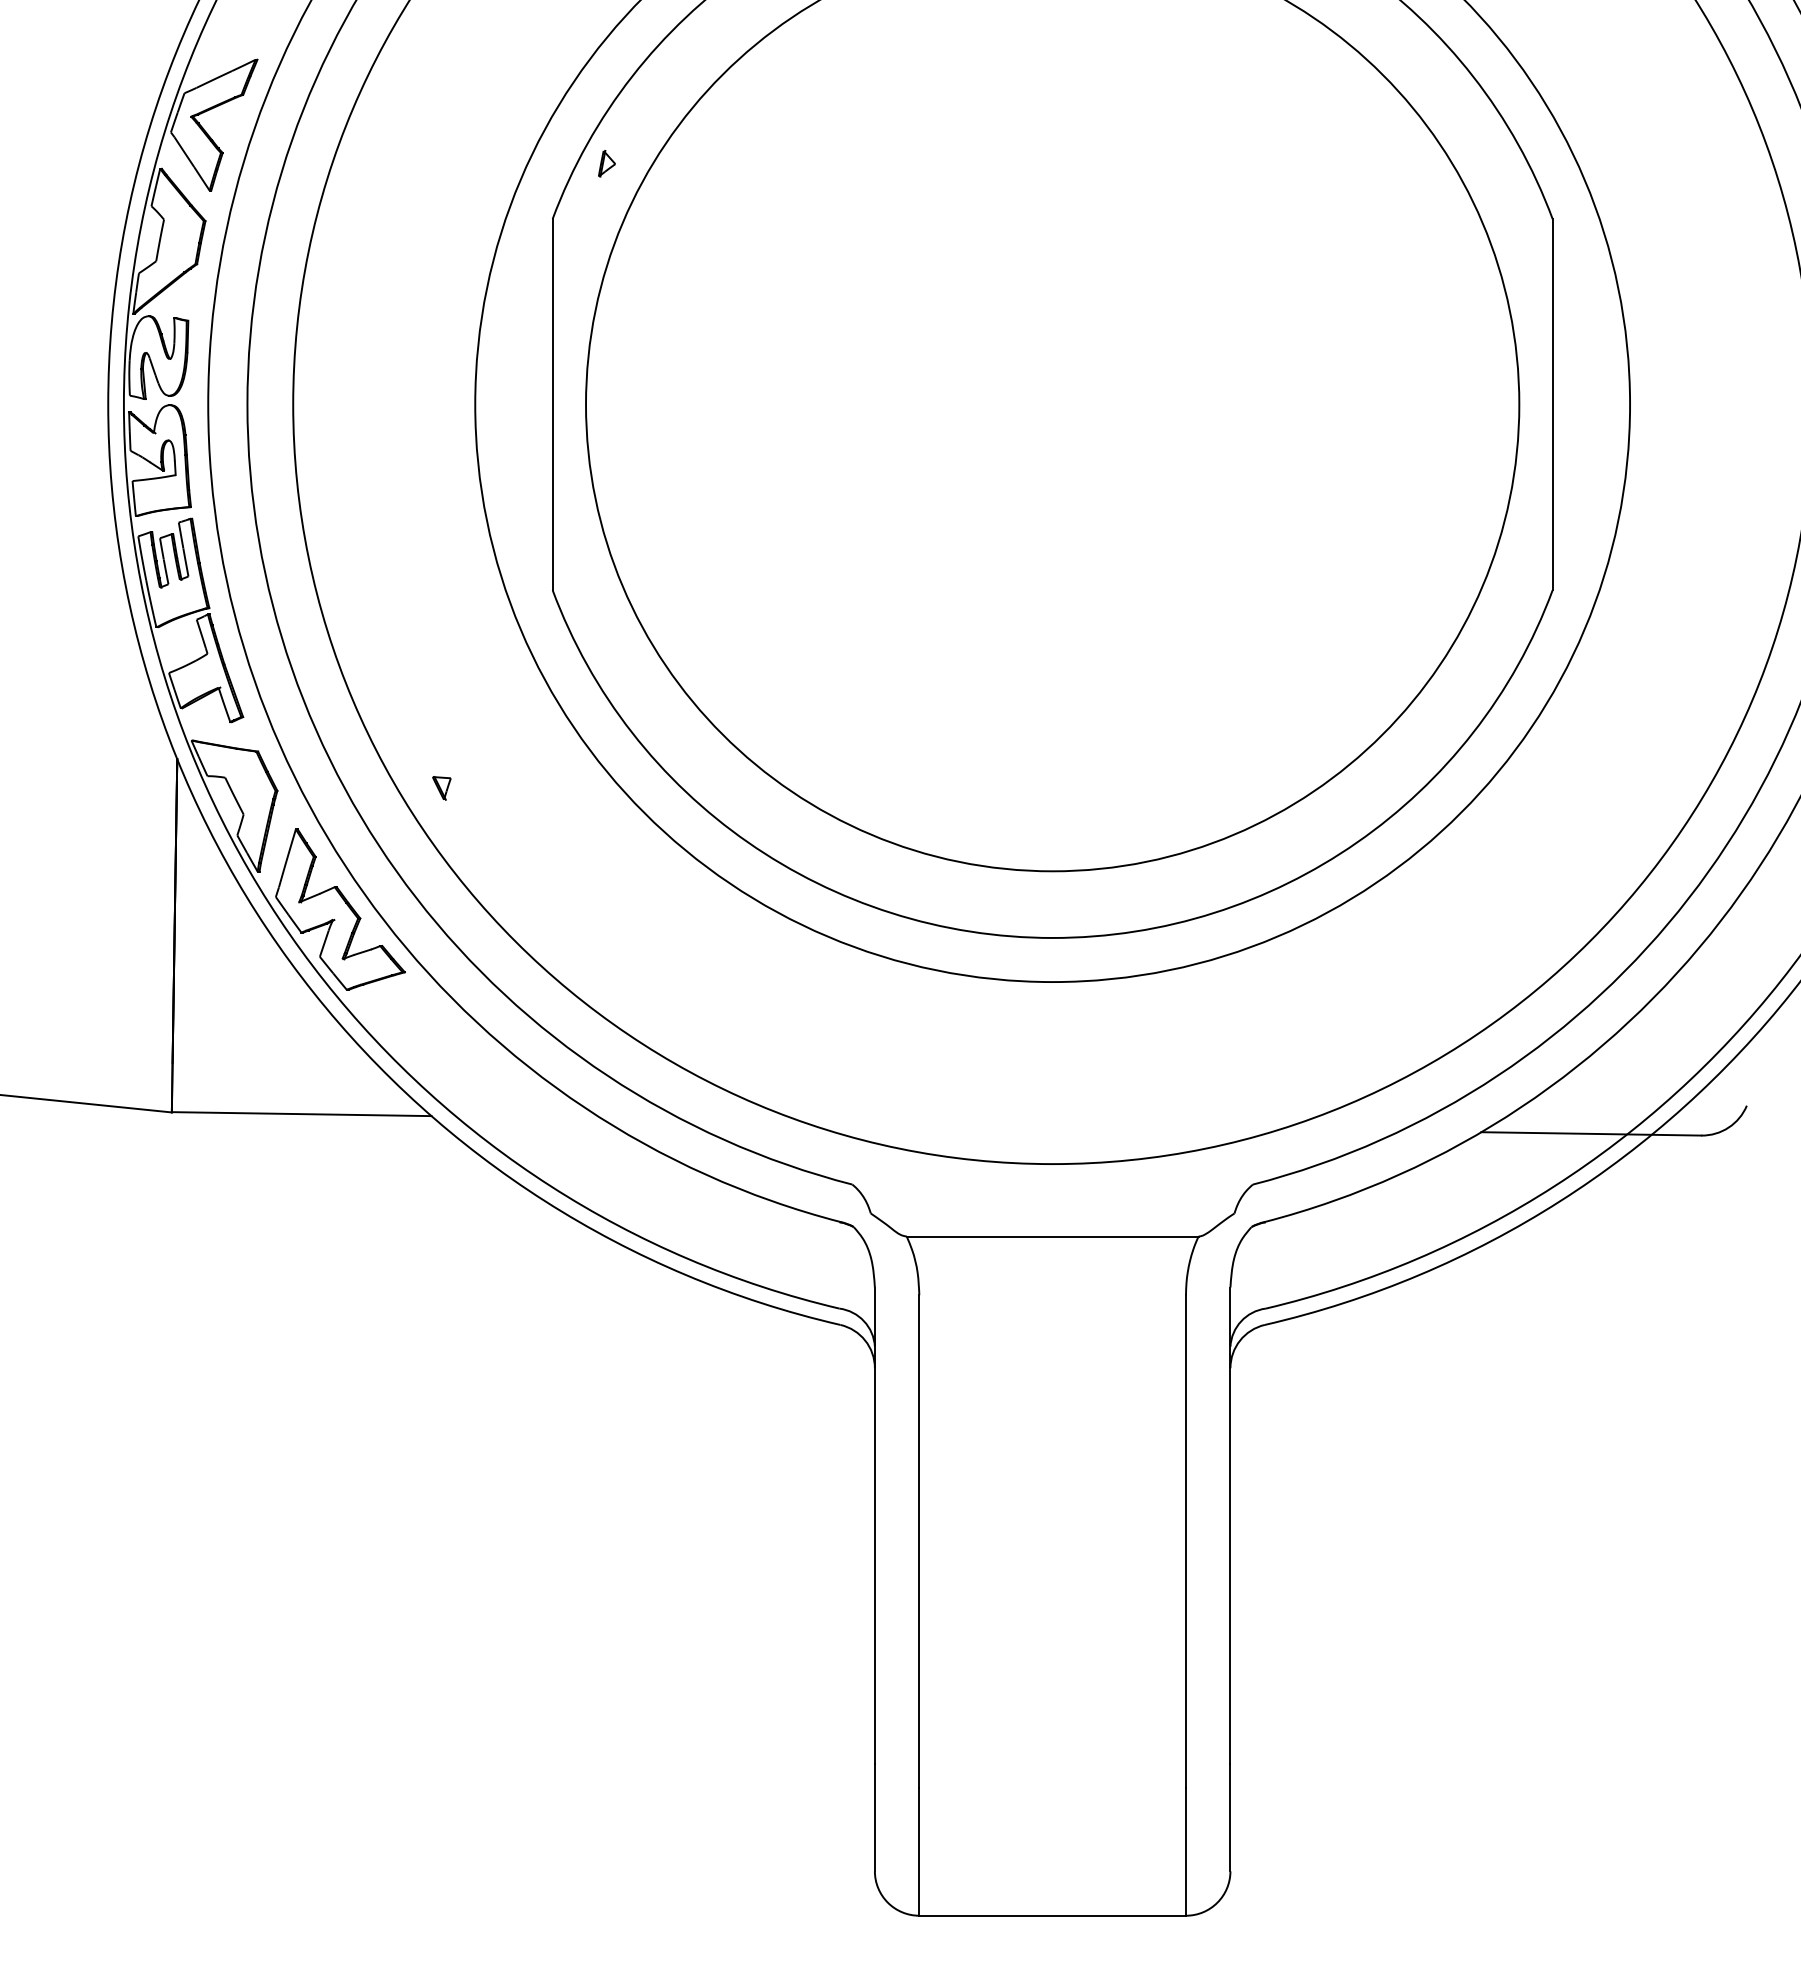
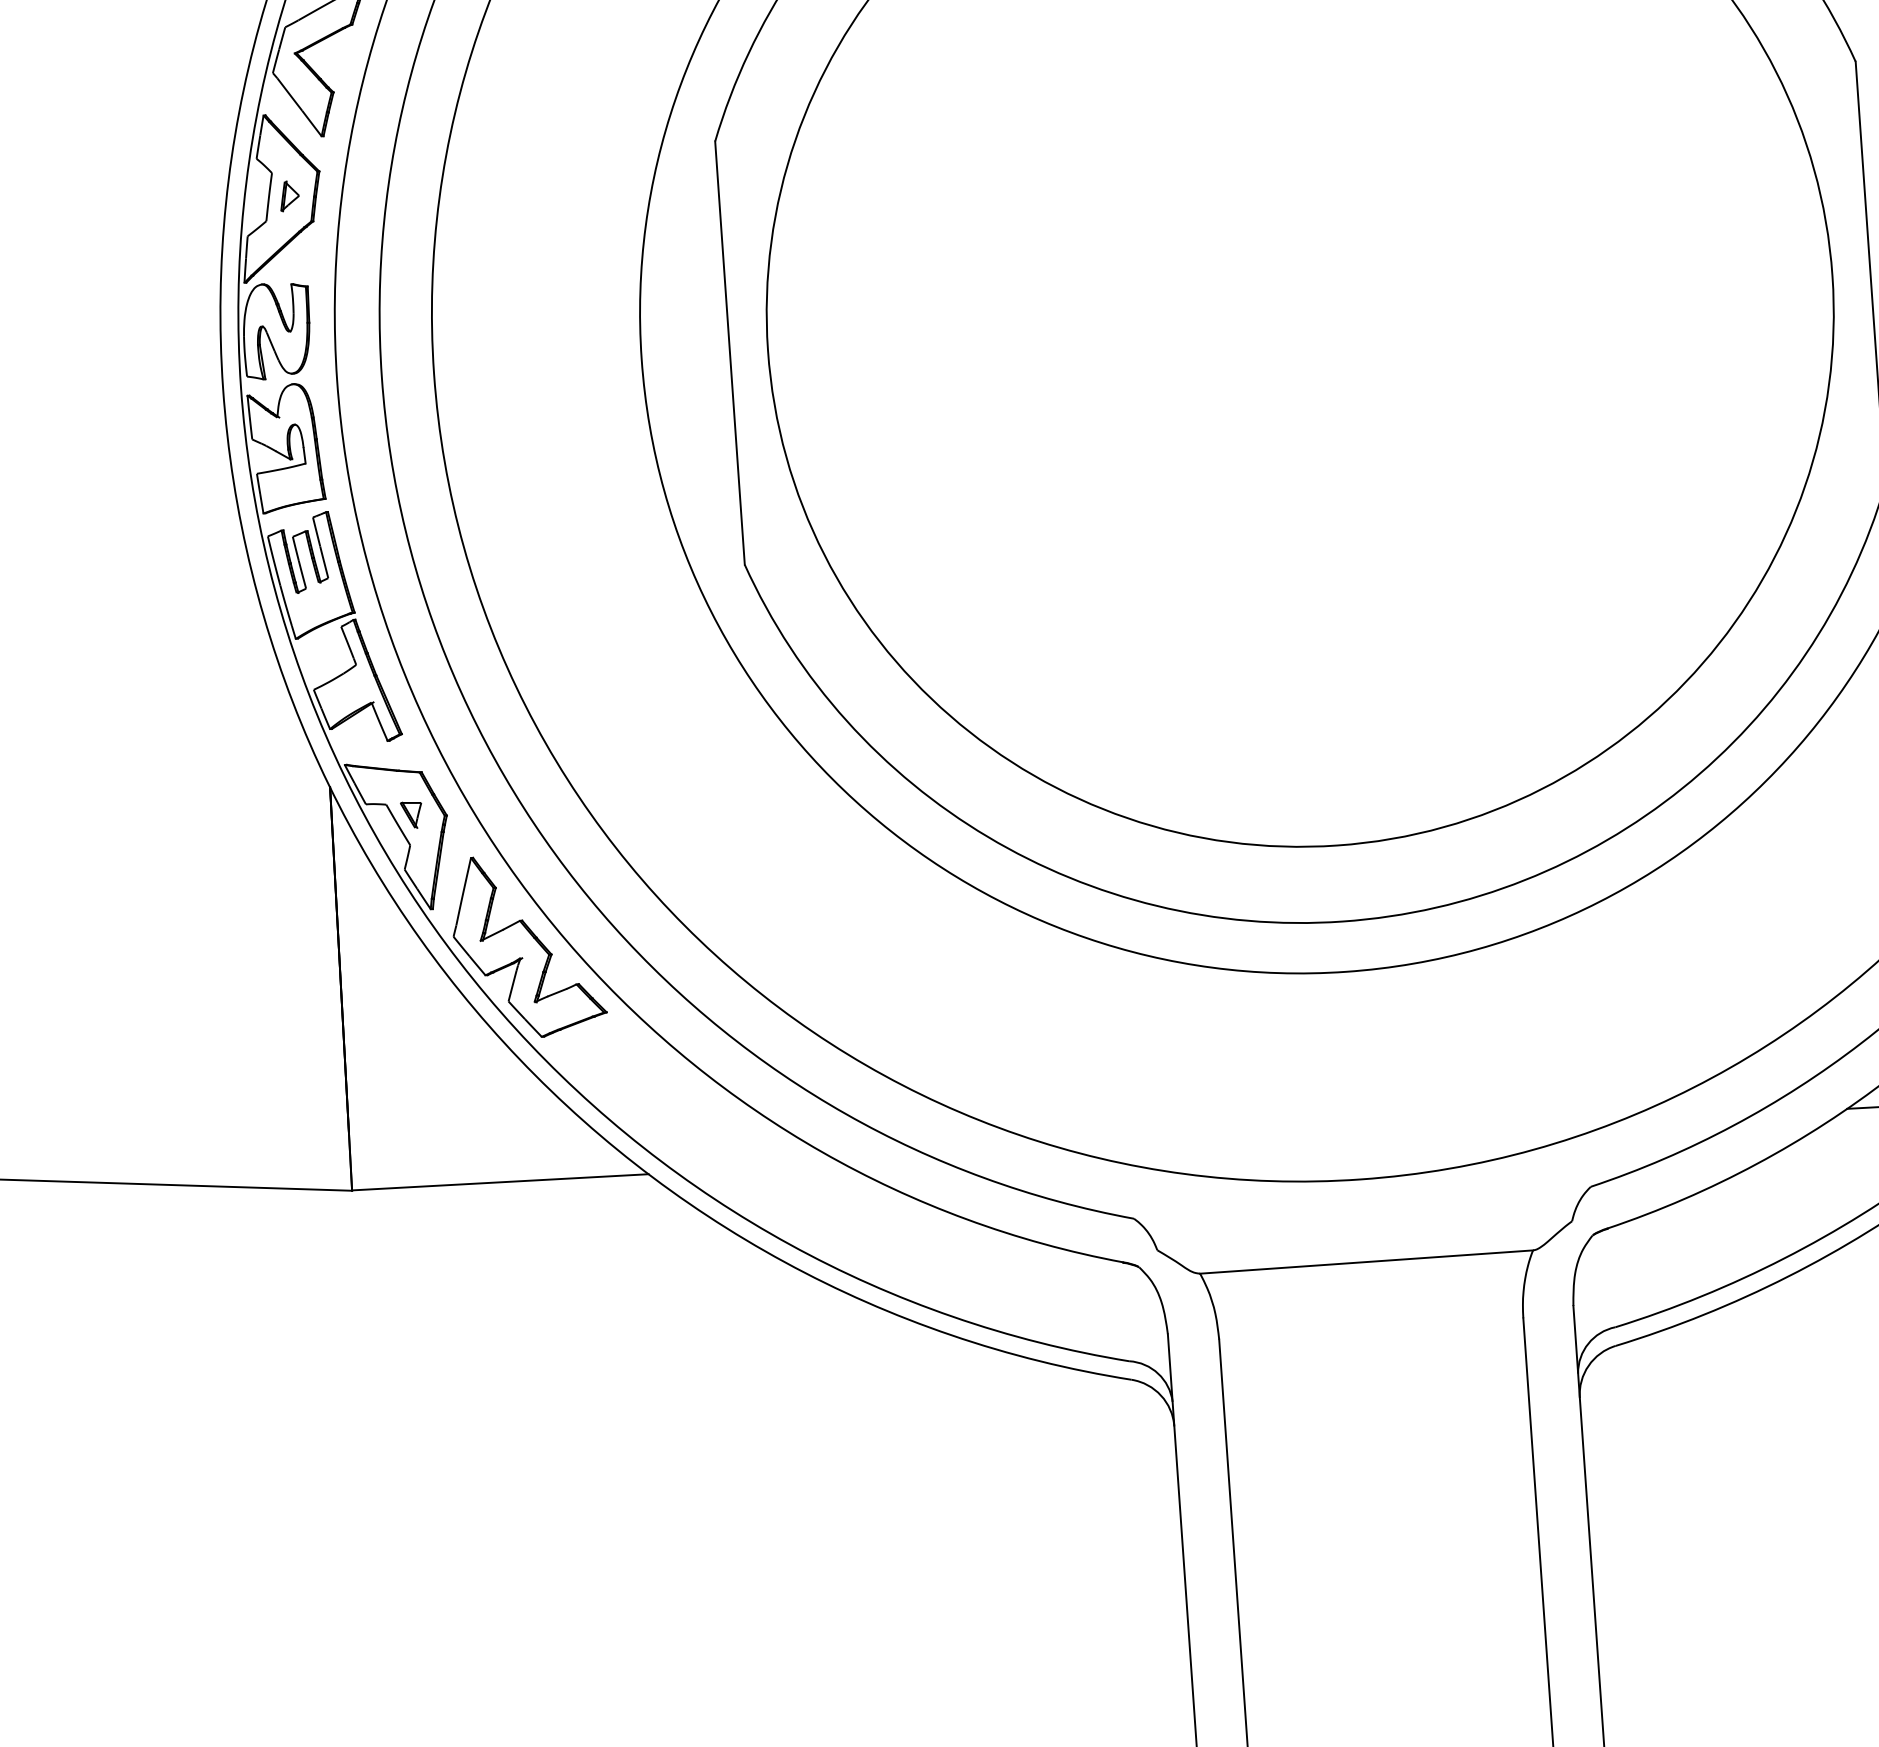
part: (606, 163) -> (289, 195), moved
part: (441, 788) -> (411, 815), moved

